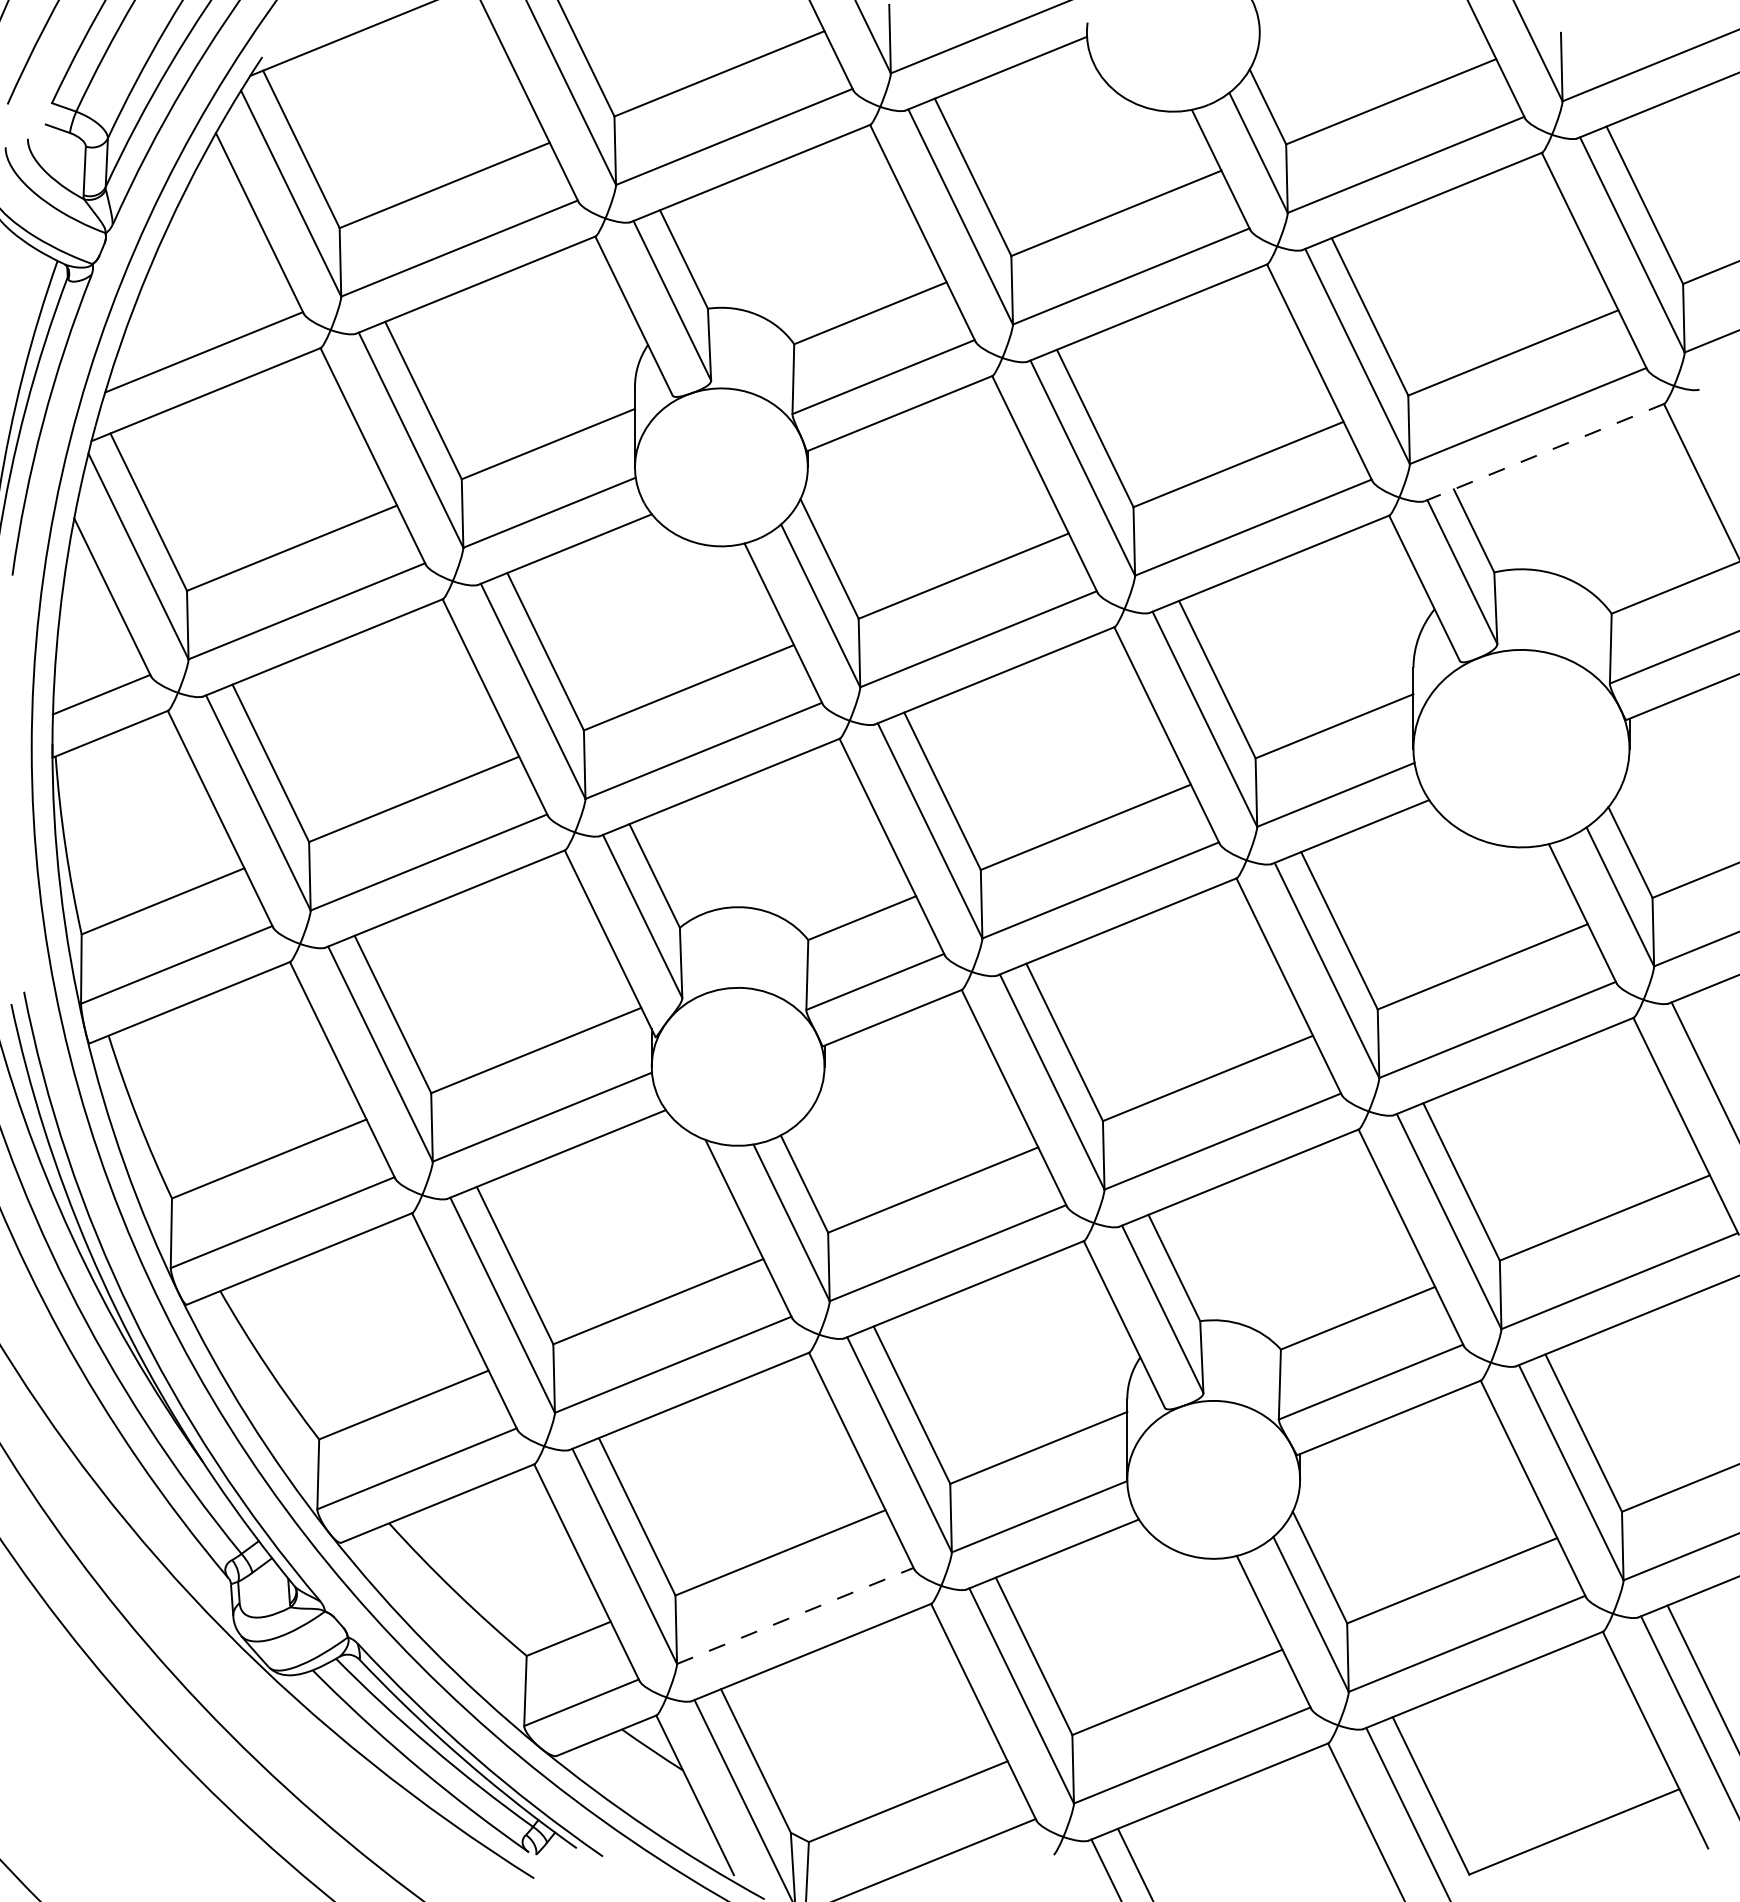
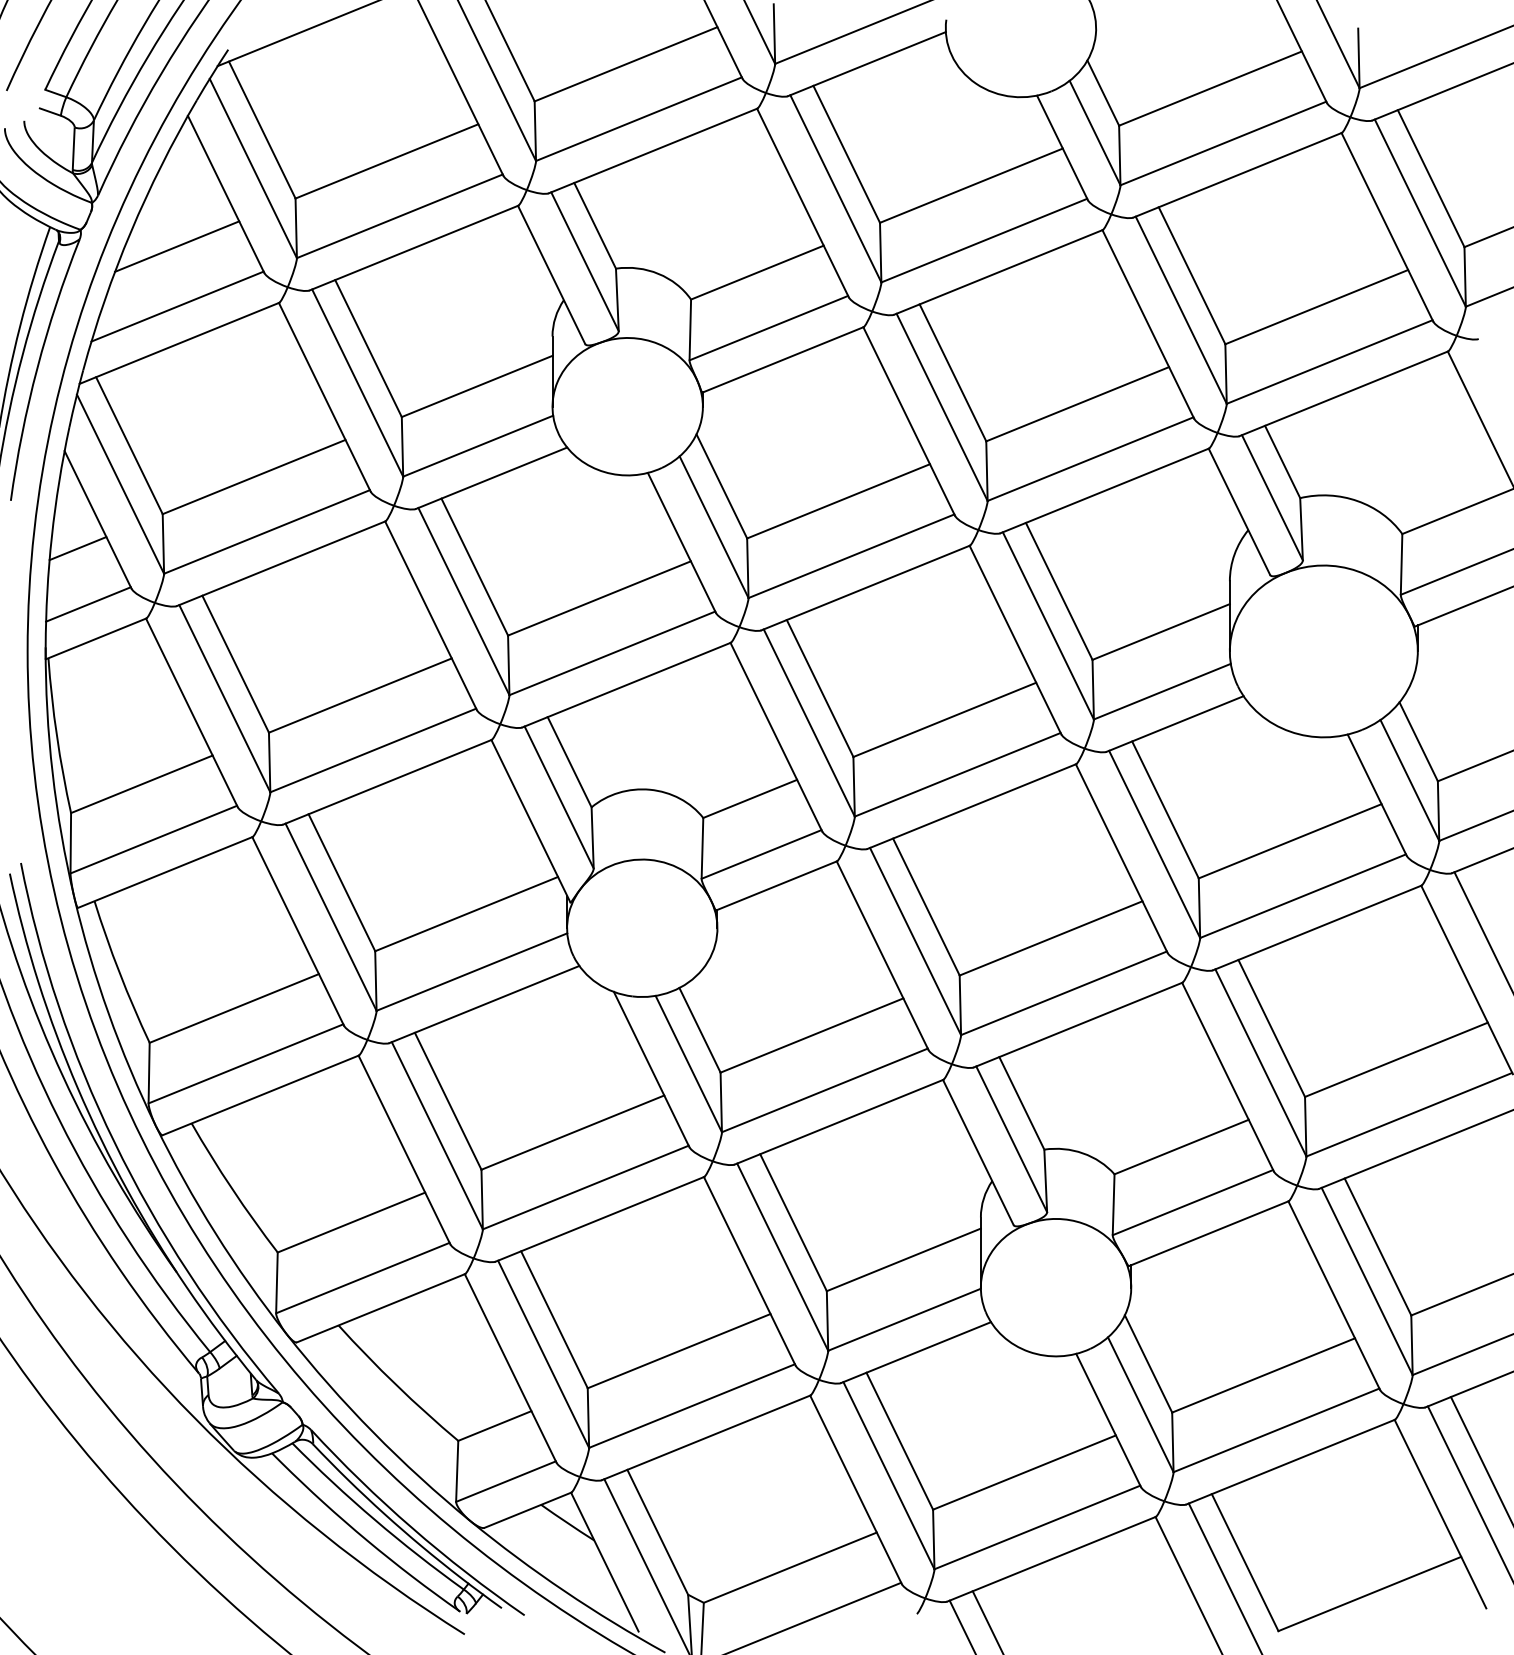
line: (203, 283) -> (177, 246), added
line: (1545, 452) -> (1344, 393), dashed -> solid
line: (89, 630) -> (77, 548), added
line: (795, 1615) -> (692, 1405), dashed -> solid

